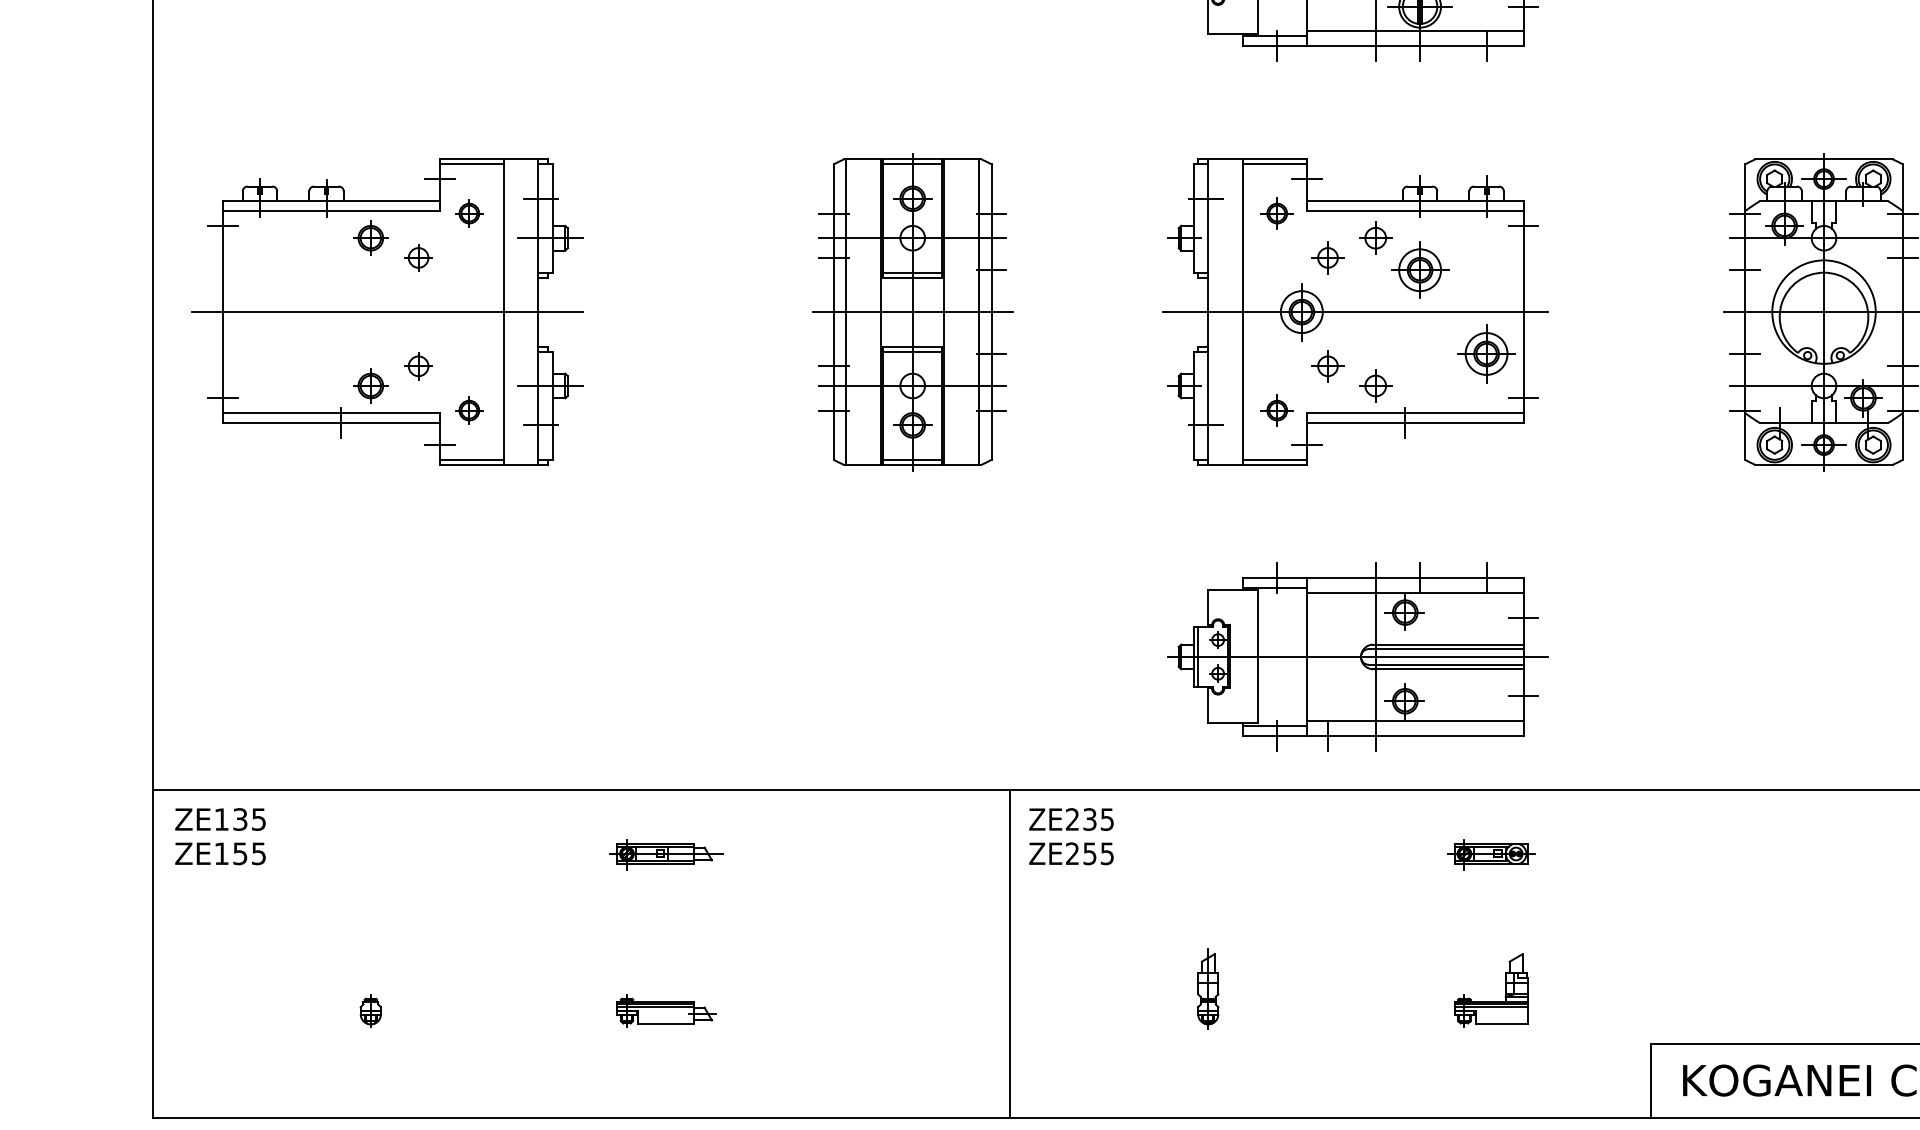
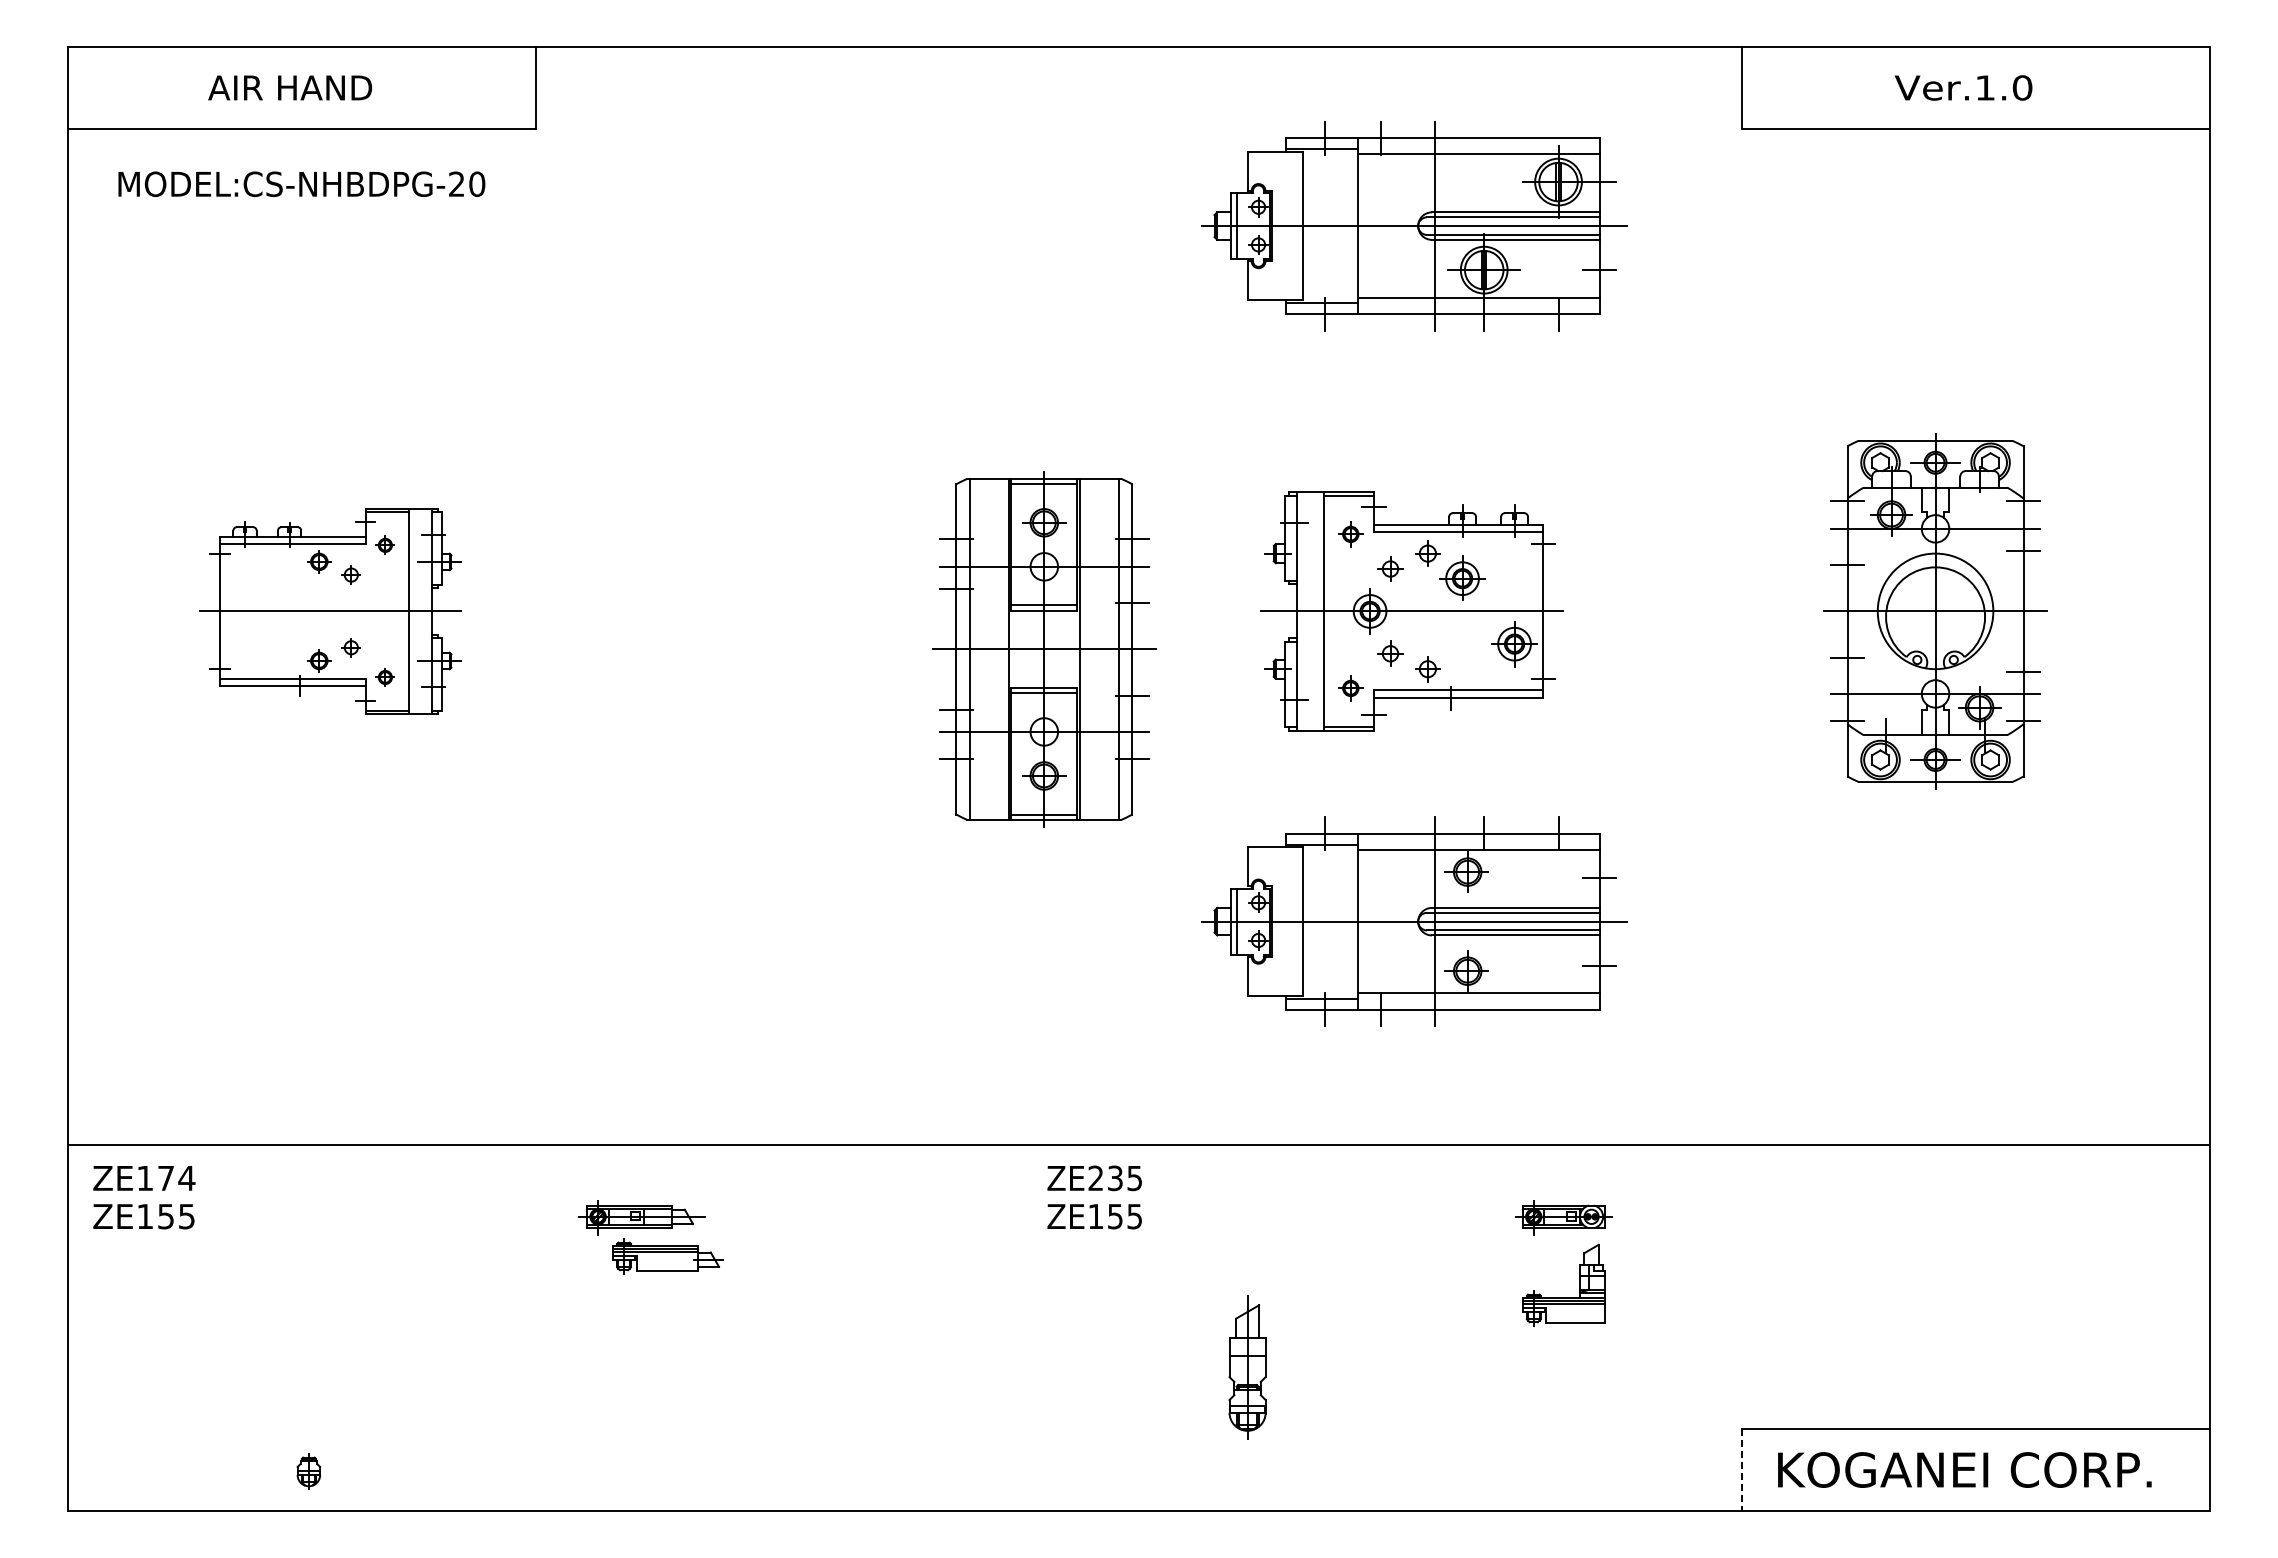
part: (387, 312) -> (330, 611), size x0.6
part: (912, 312) -> (1044, 649), moved
part: (1354, 312) -> (1411, 611), size x0.7
part: (1357, 656) -> (1414, 921), moved
text: (249, 819) -> (176, 1178), ZE135 -> ZE174
text: (1072, 852) -> (1095, 1215), ZE255 -> ZE155
line: (1010, 953) -> (1026, 1327), removed
part: (1208, 988) -> (1247, 1367), size x1.6
part: (1491, 1001) -> (1563, 1297), moved
part: (370, 1011) -> (308, 1471), moved
part: (665, 1011) -> (667, 1256), moved
line: (1650, 1081) -> (1741, 1470), solid -> dashed

